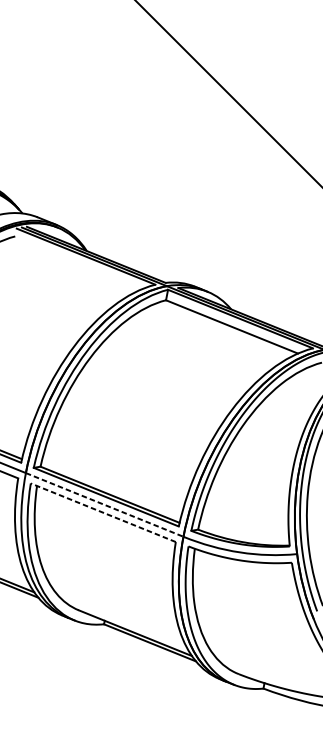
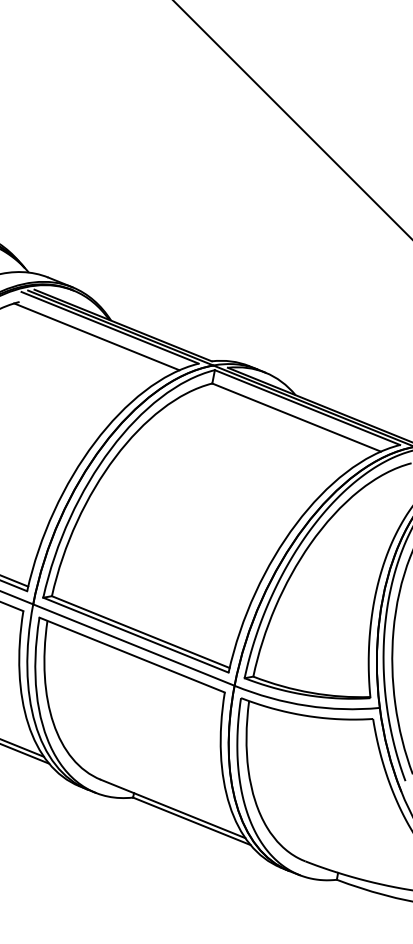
line: (75, 263) -> (96, 336), added
line: (104, 505) -> (133, 645), dashed -> solid
line: (103, 513) -> (132, 655), dashed -> solid

